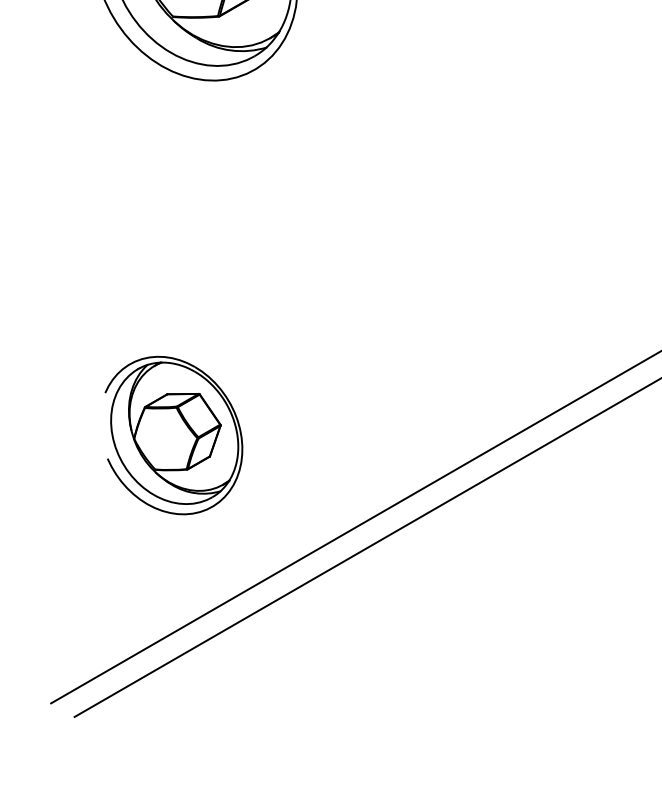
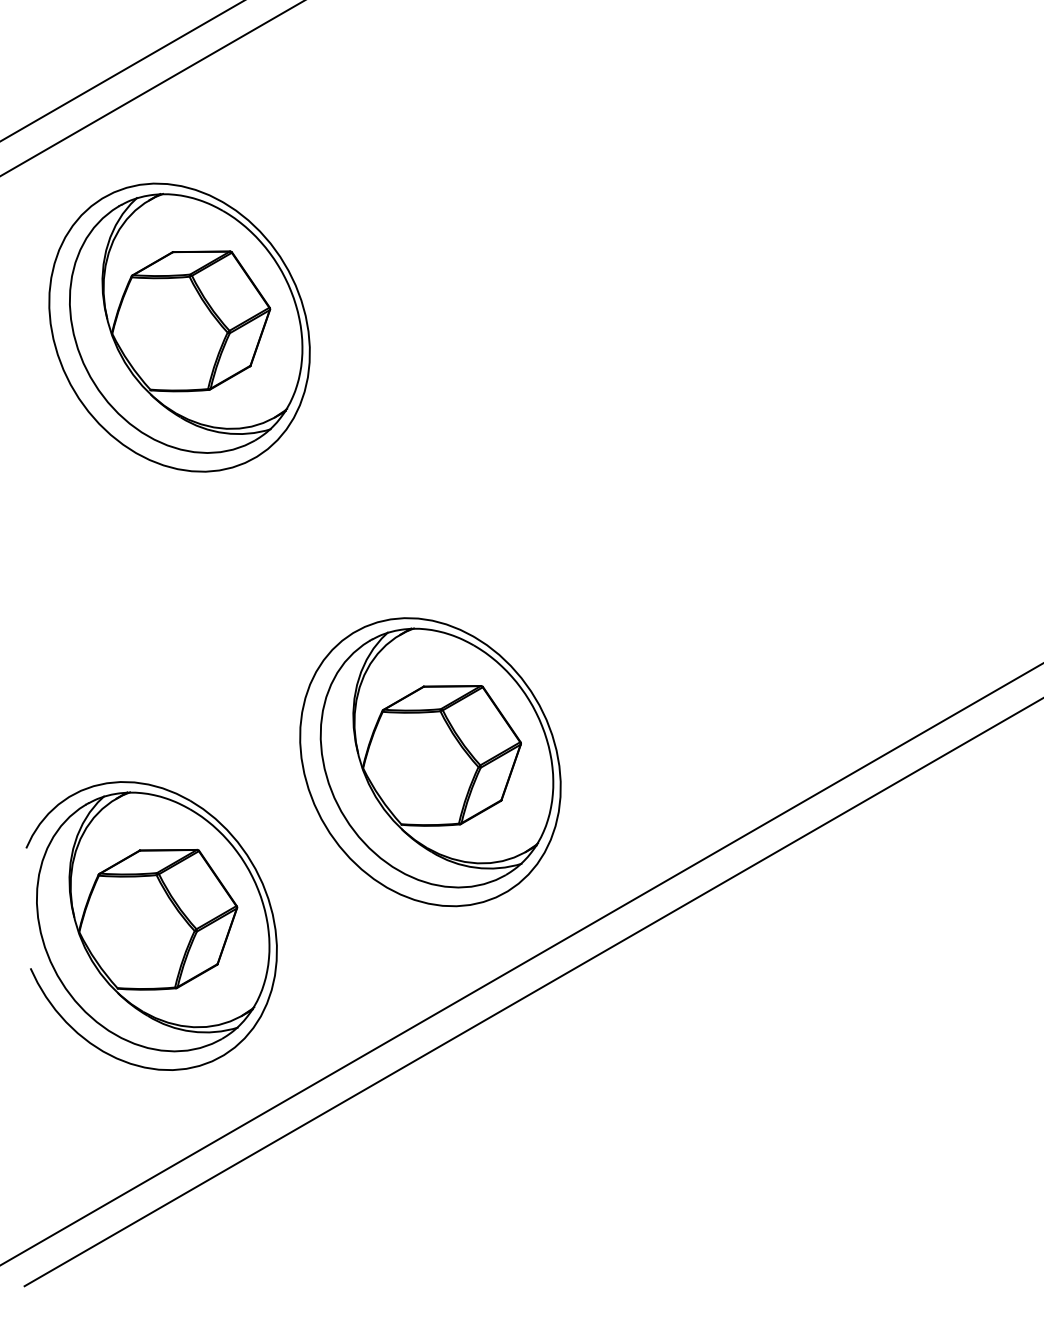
part: (391, 307) -> (430, 762), added
part: (173, 435) -> (151, 925), size x1.43

